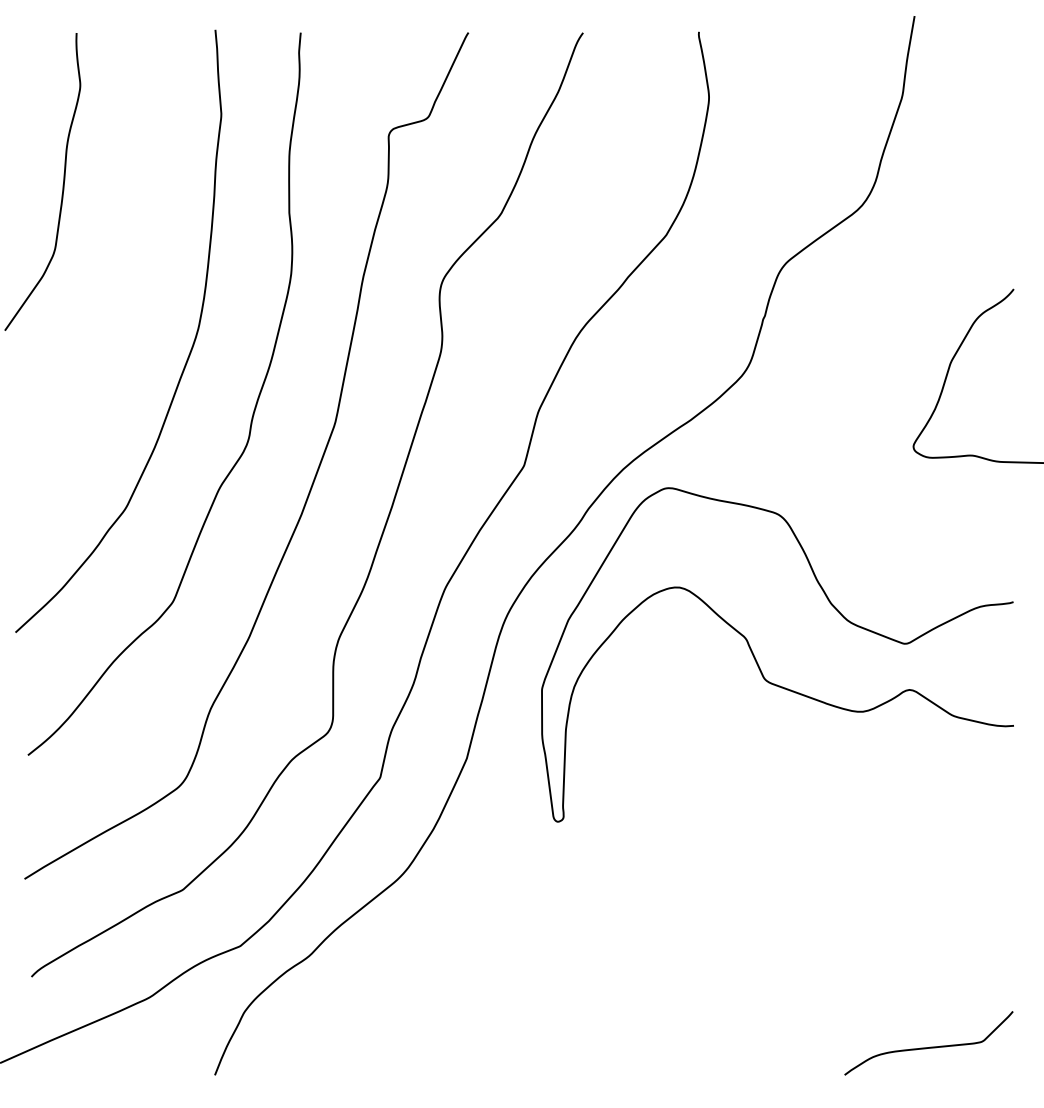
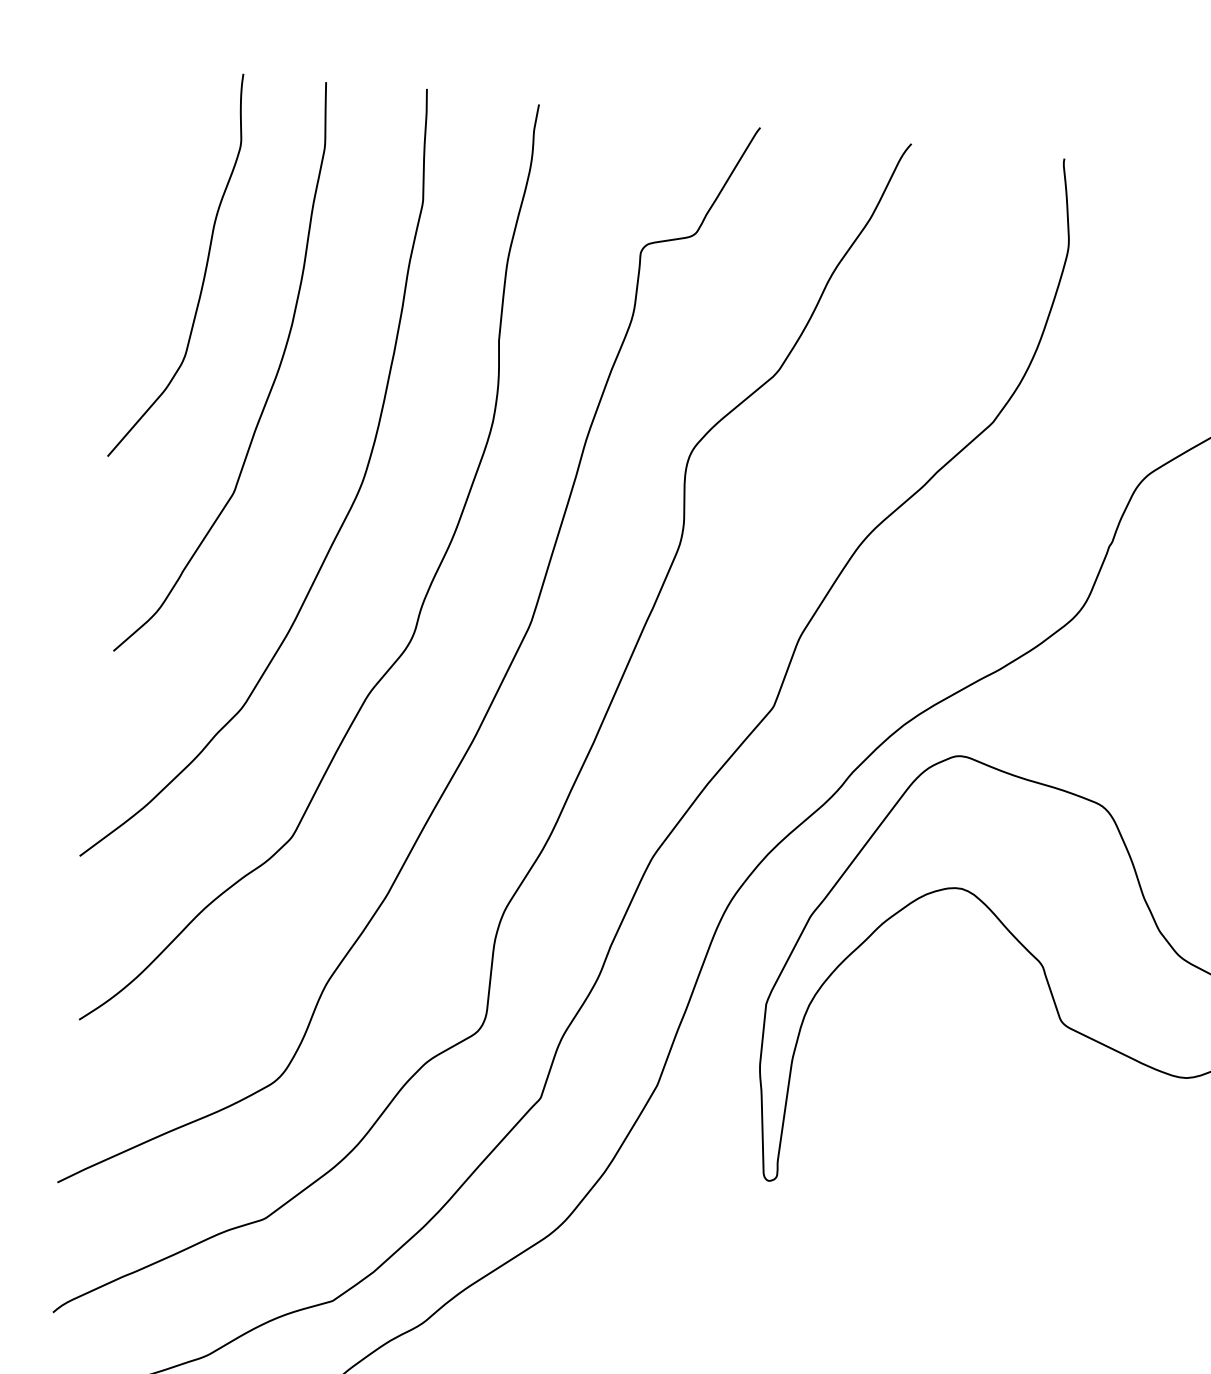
curve: (122, 262) -> (272, 382), added

